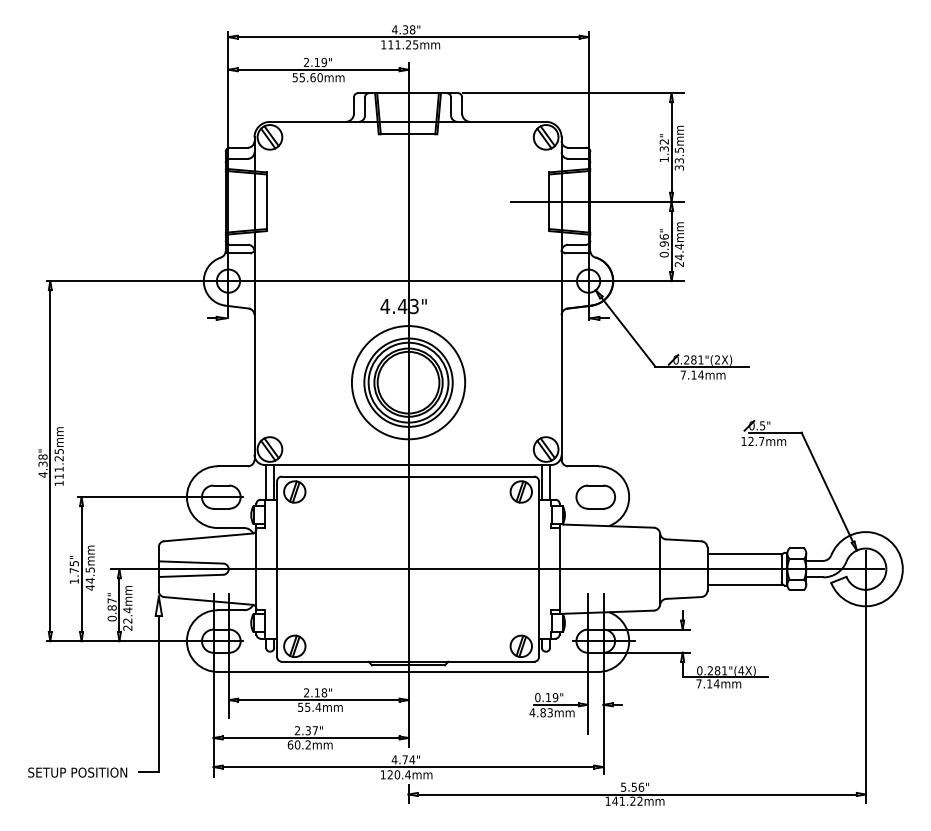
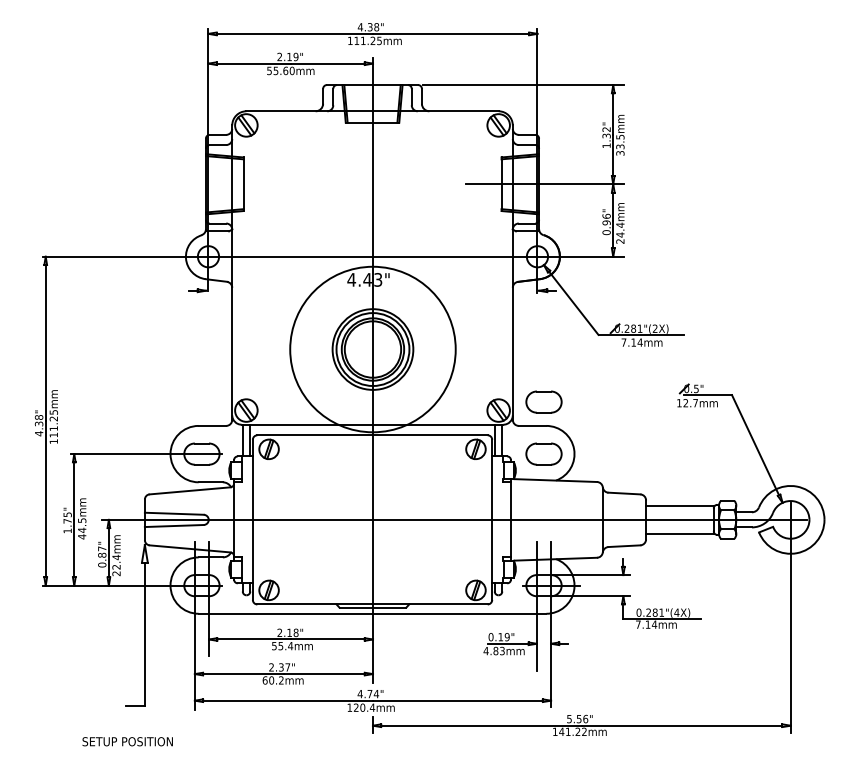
circle: (408, 382) -> (372, 349), size x1.6
part: (595, 439) -> (543, 401), added
text: (77, 772) -> (127, 741), moved

